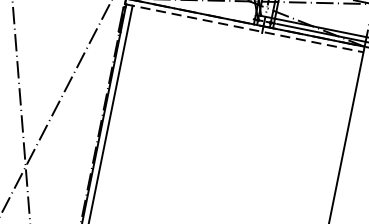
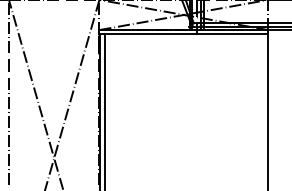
line: (244, 29) -> (184, 34), dashed -> solid

